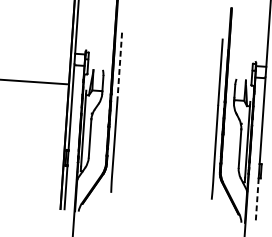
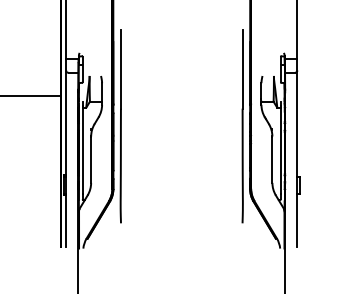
line: (119, 65) -> (120, 69), dashed -> solid
line: (257, 200) -> (297, 220), dashed -> solid

